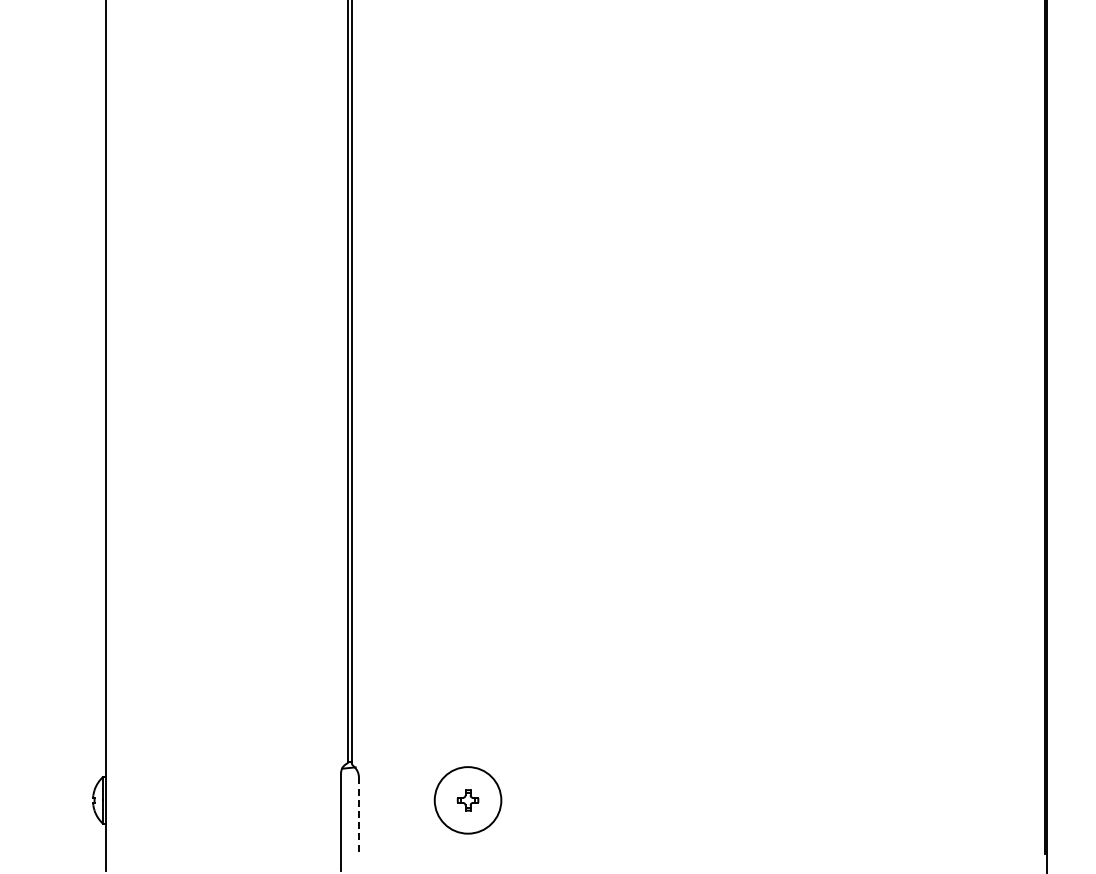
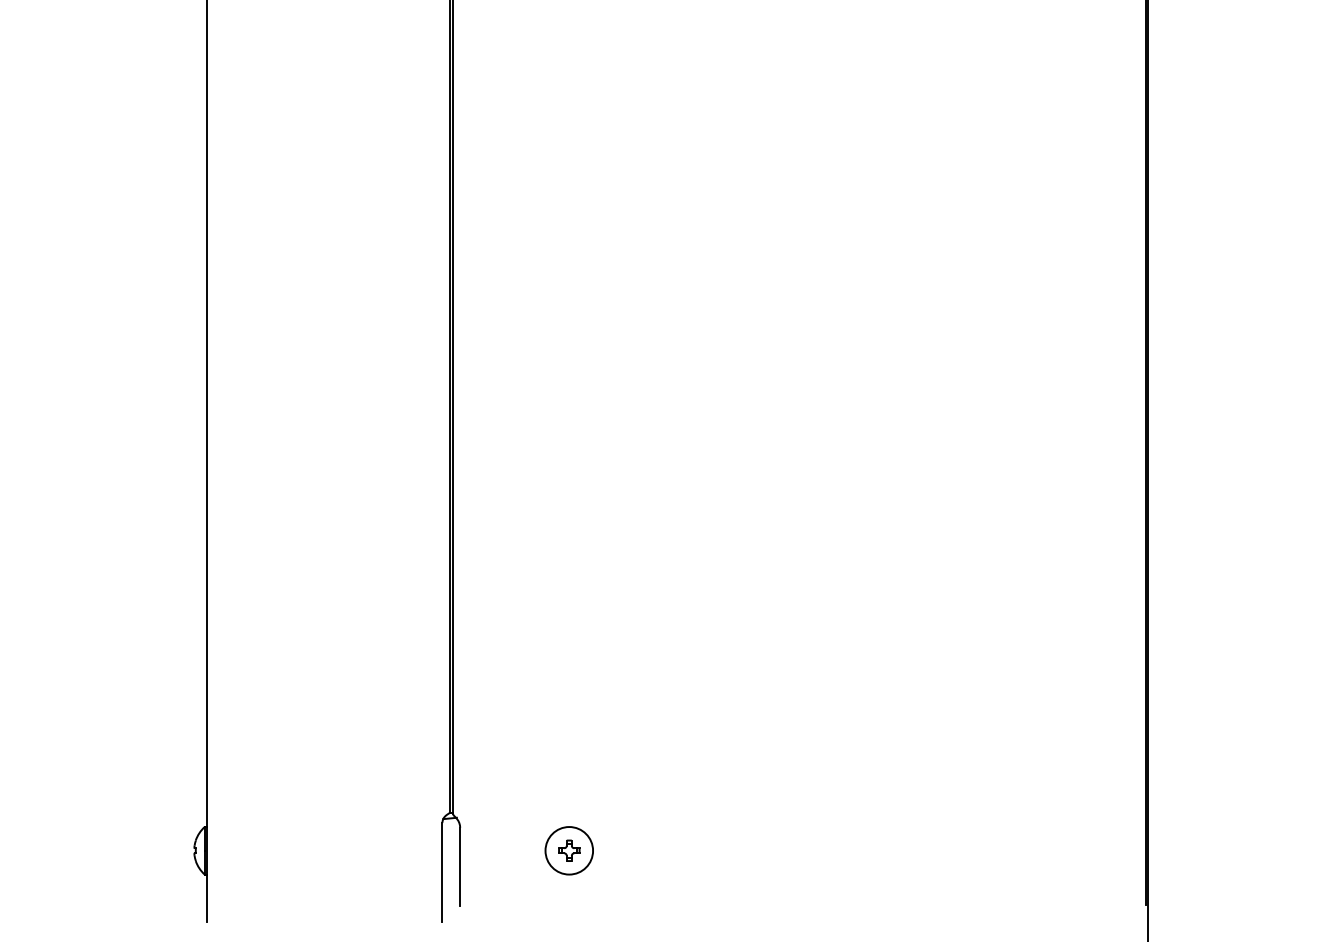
circle: (468, 800) -> (569, 850), size x0.71
line: (359, 817) -> (460, 867), dashed -> solid

